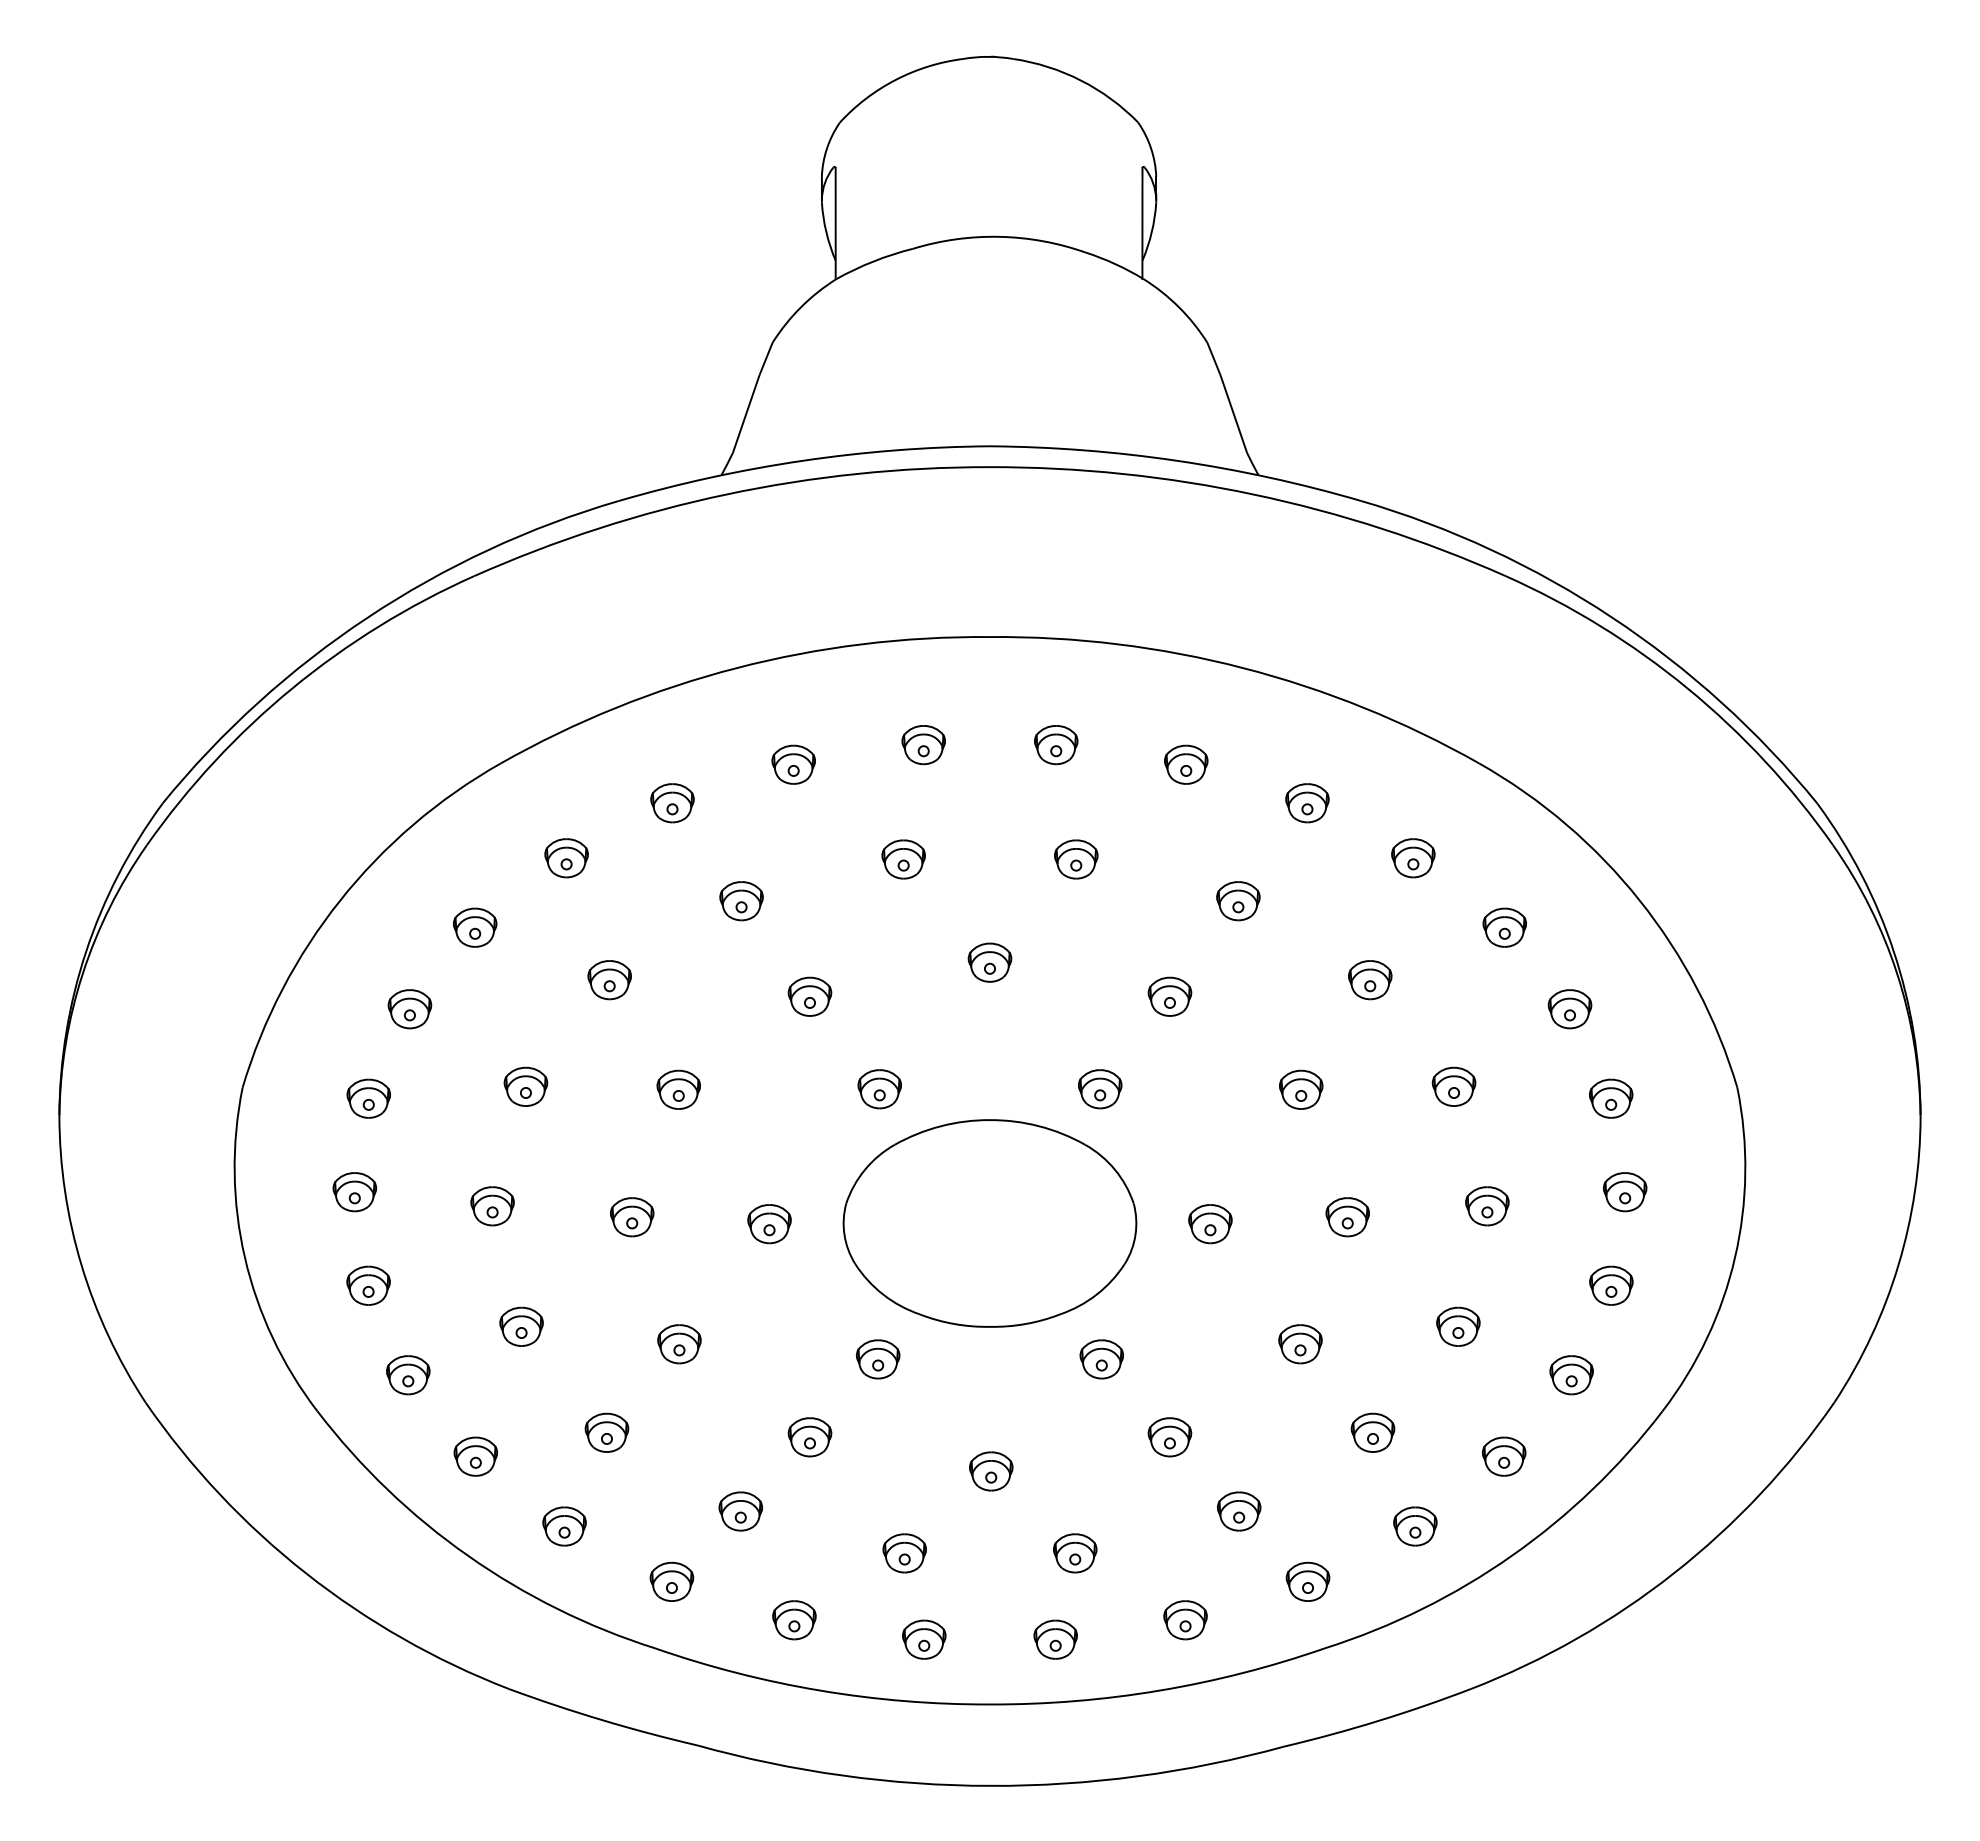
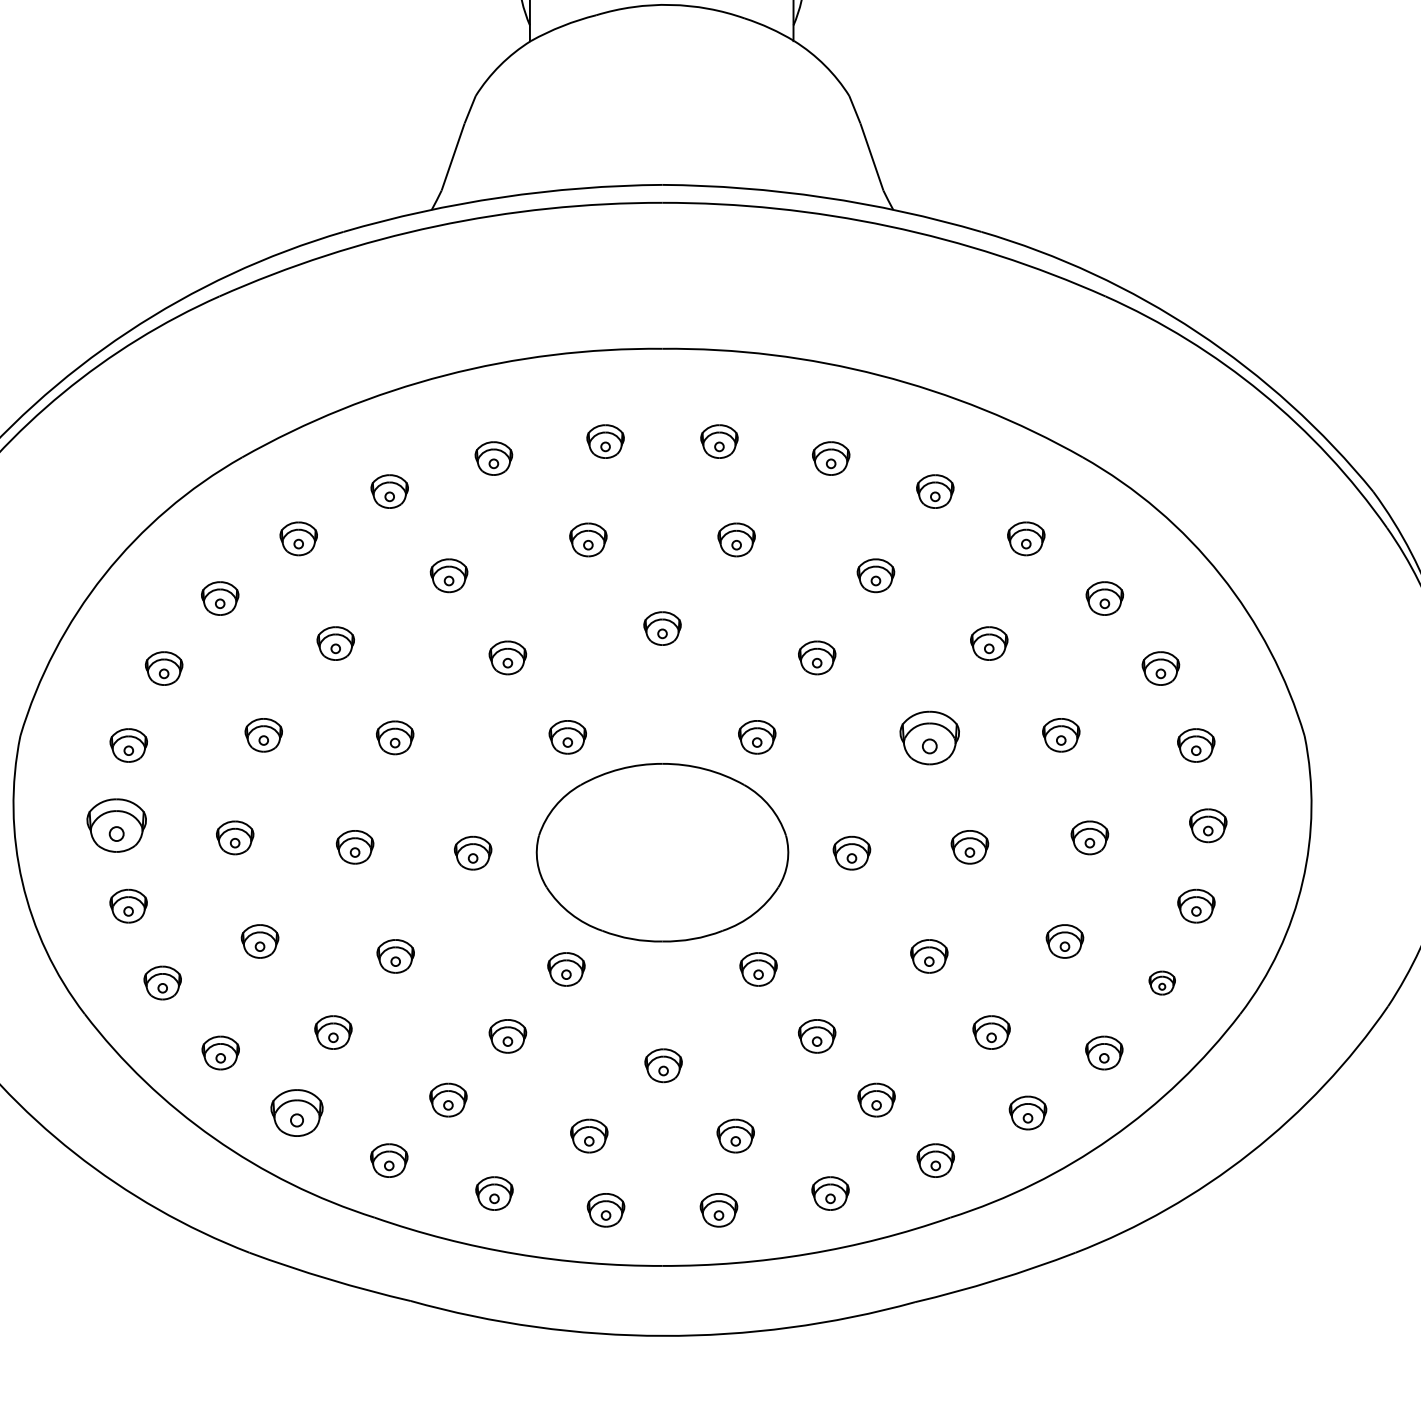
part: (1301, 1089) -> (930, 737), size x1.6
part: (354, 1192) -> (116, 826), size x1.6
part: (1571, 1375) -> (1162, 983), size x0.7
part: (564, 1526) -> (296, 1113), size x1.4

